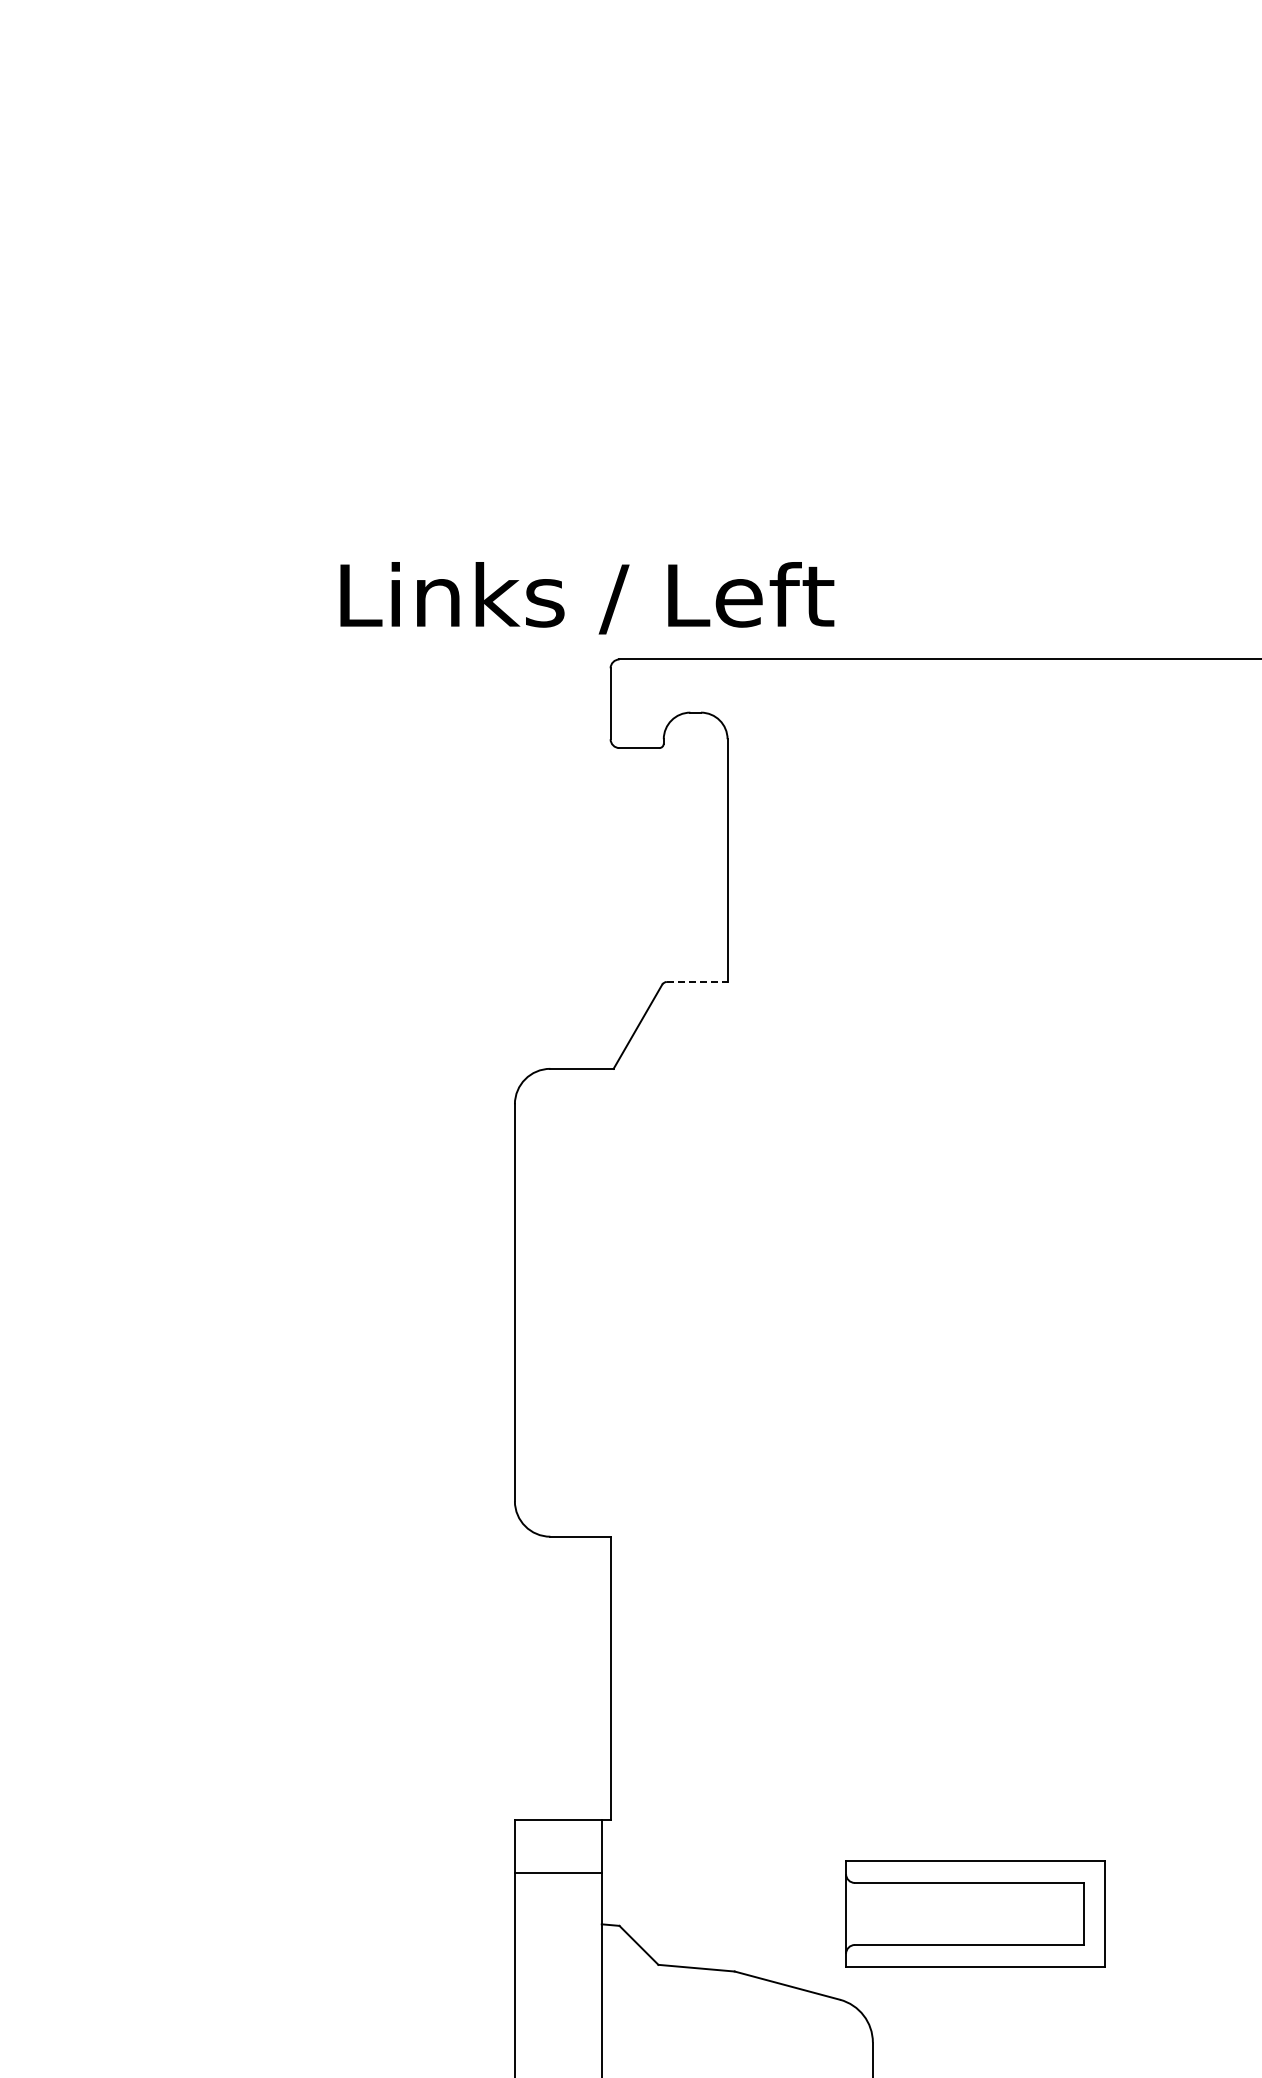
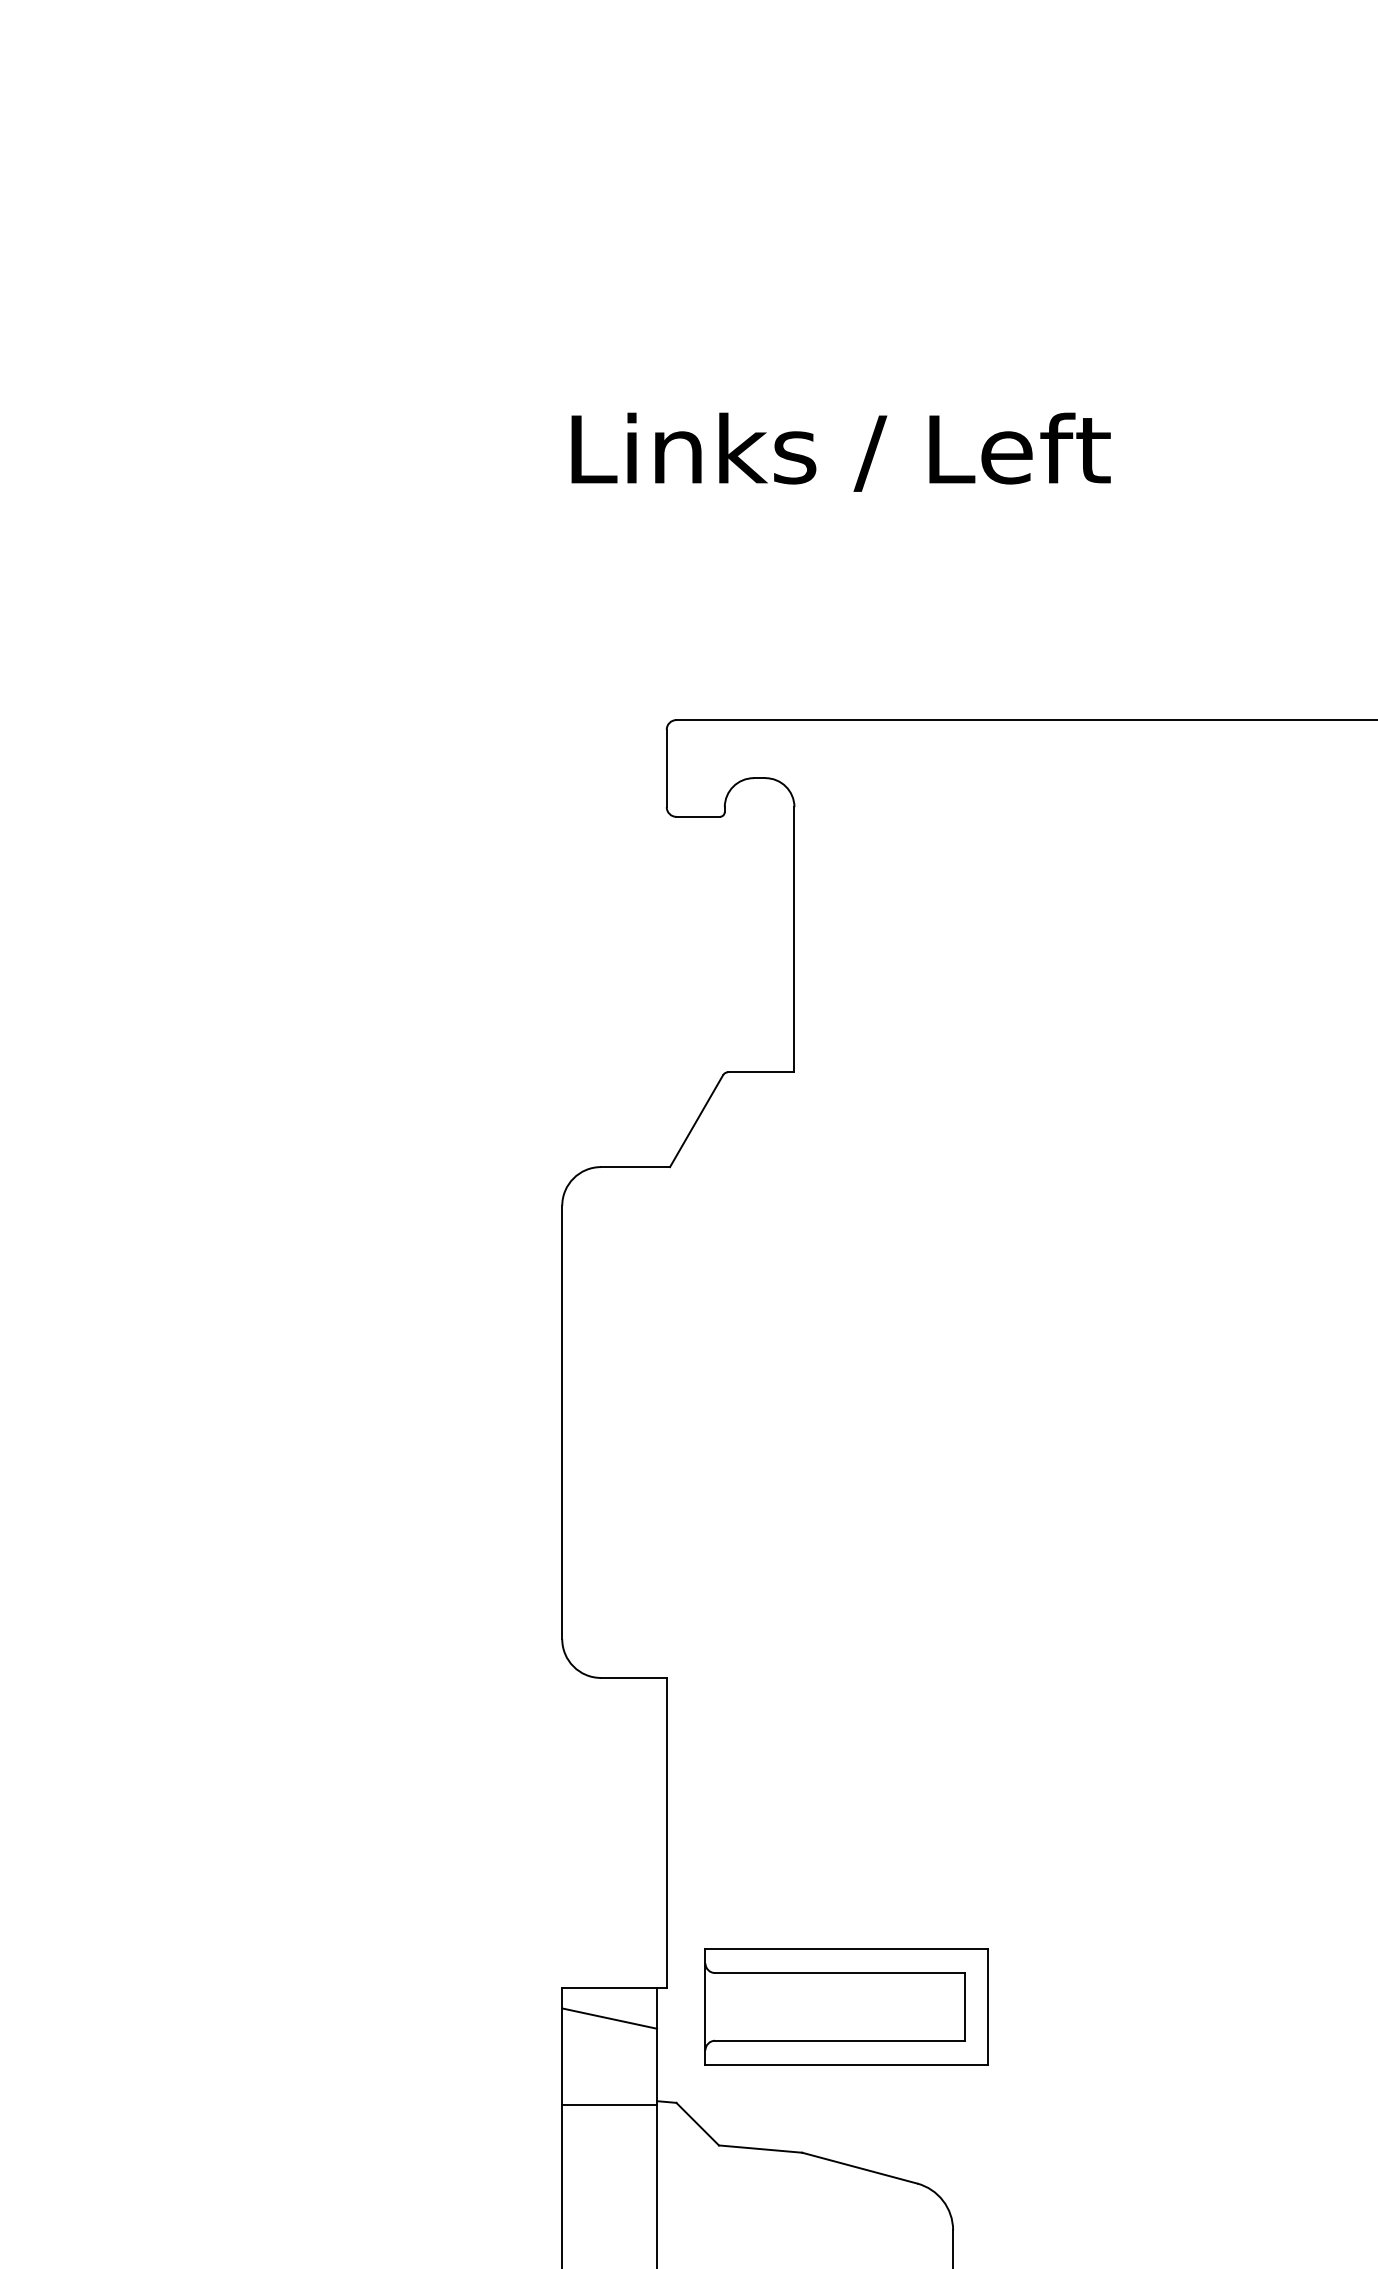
text: (587, 598) -> (841, 452), moved
line: (697, 982) -> (761, 1072), dashed -> solid
line: (557, 1848) -> (608, 2018), added
line: (557, 1873) -> (608, 2105), moved
part: (975, 1913) -> (846, 2006), moved

